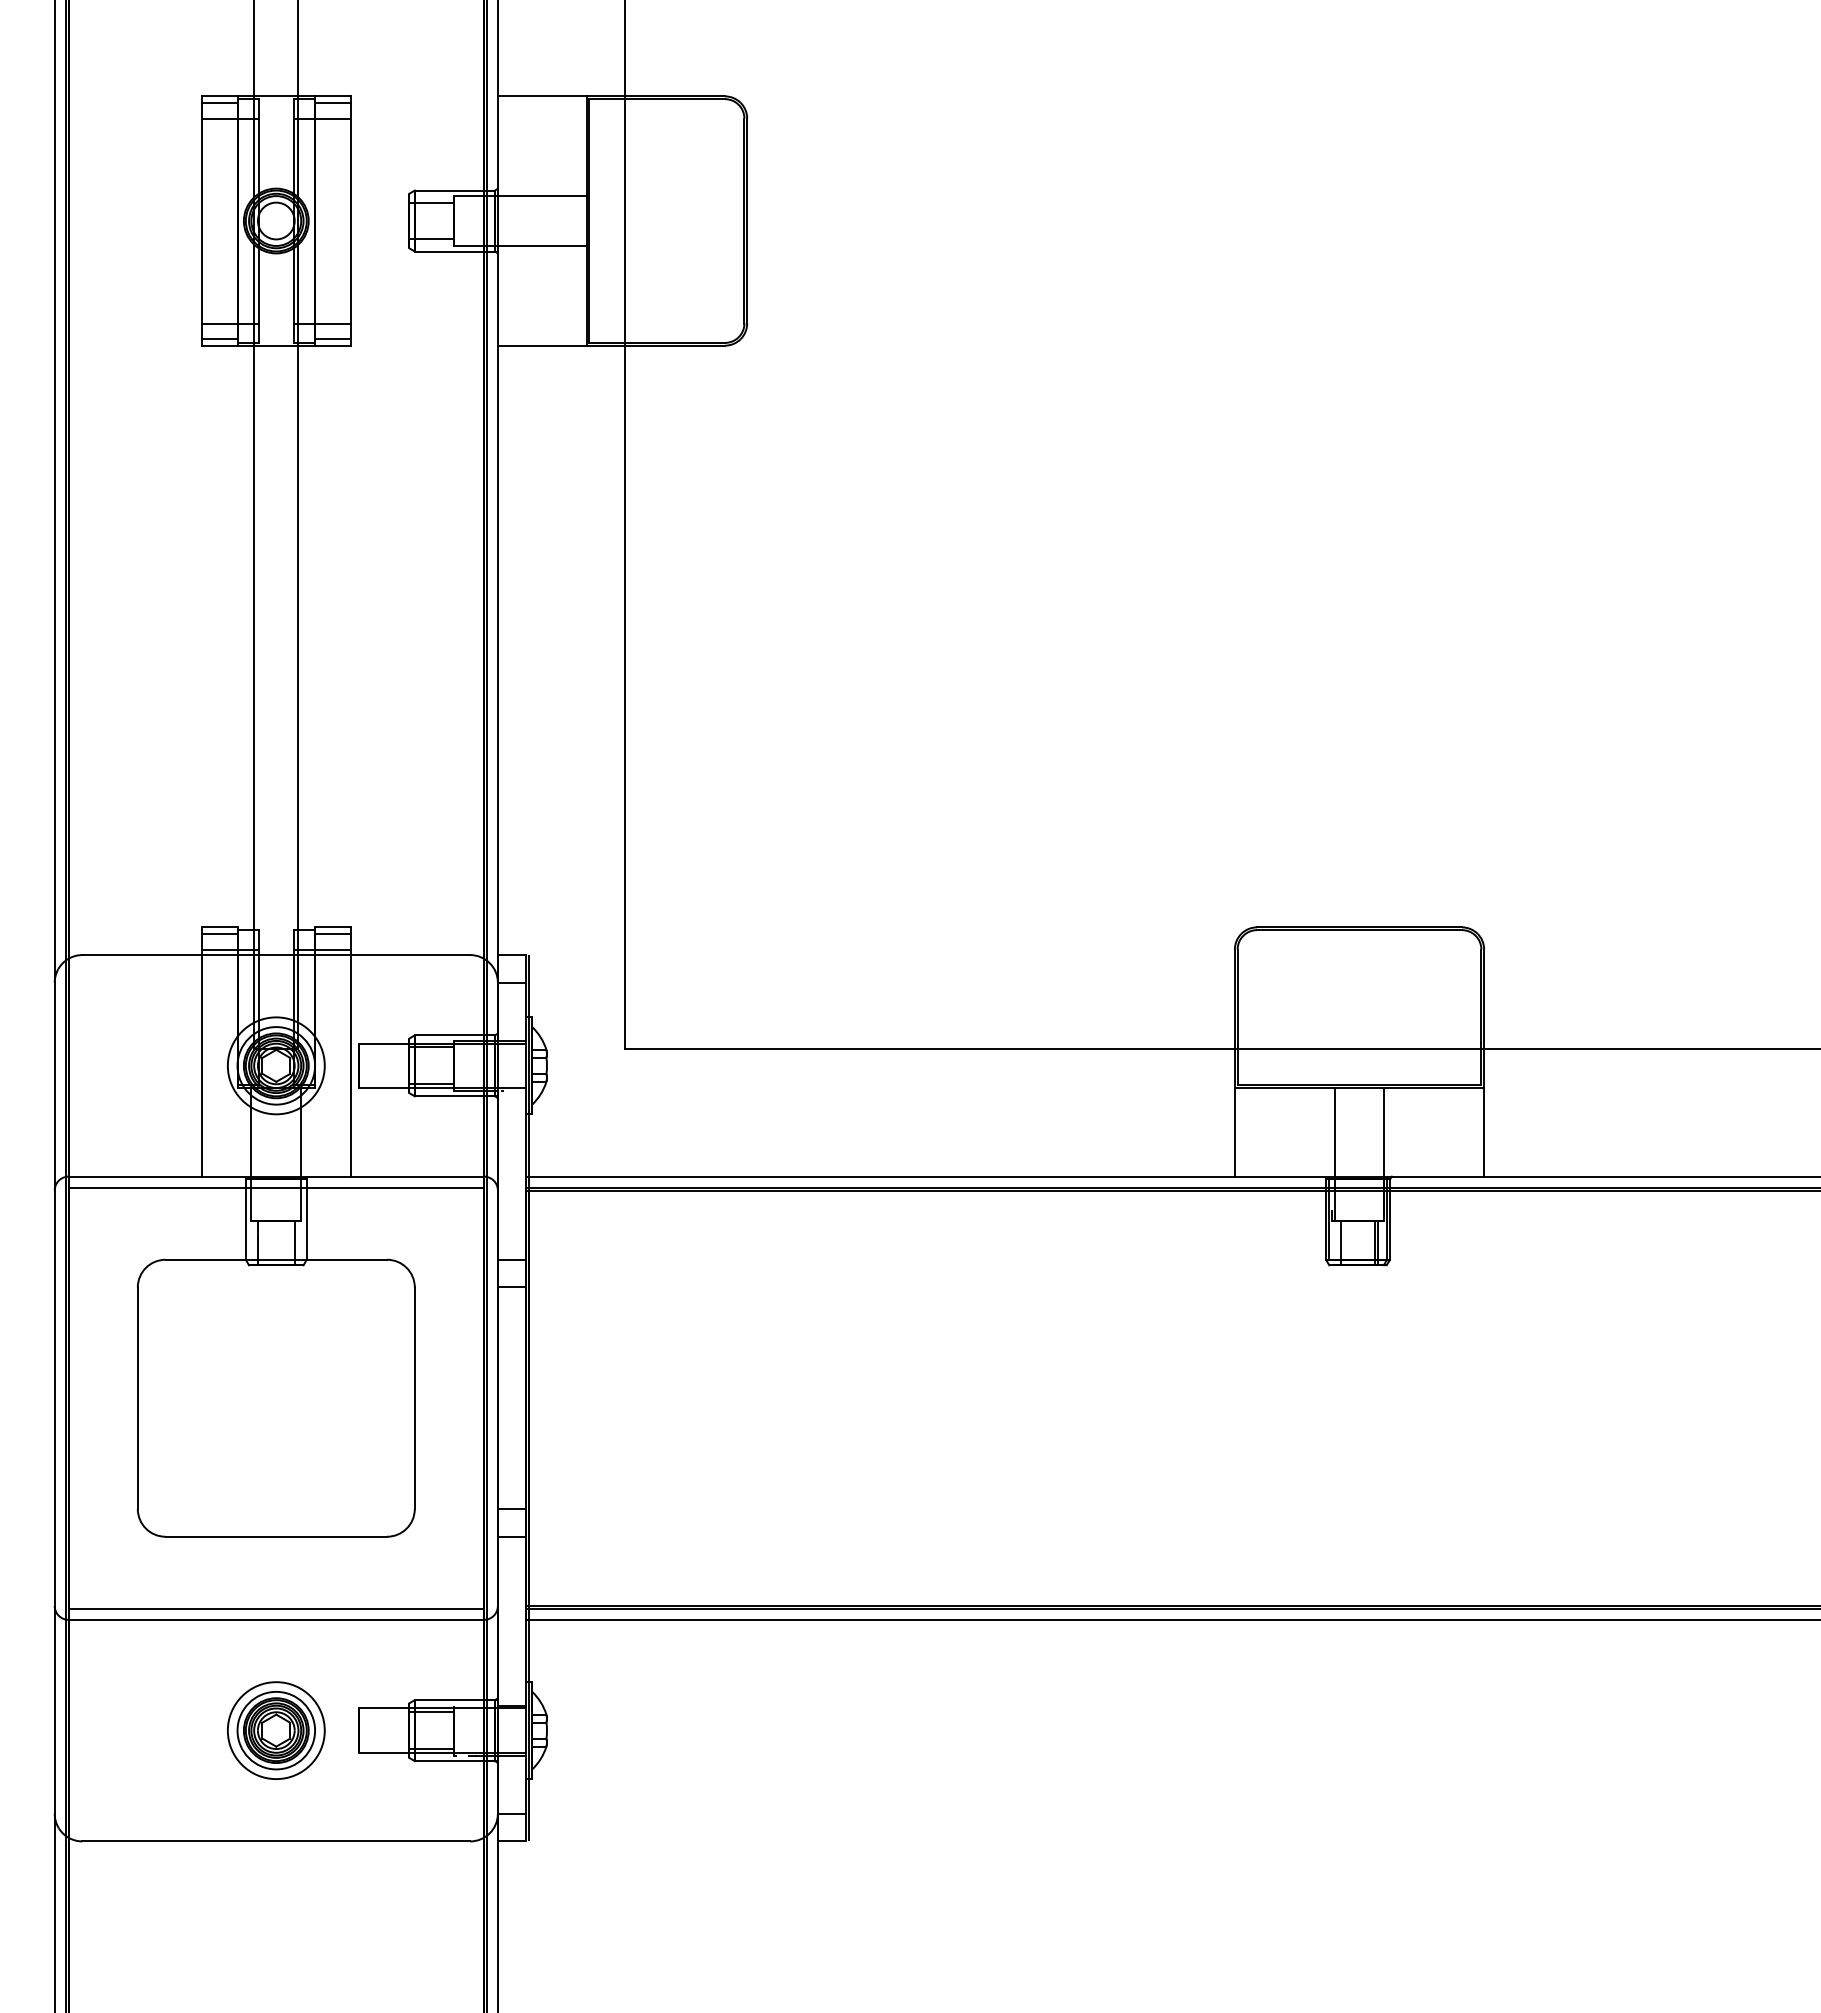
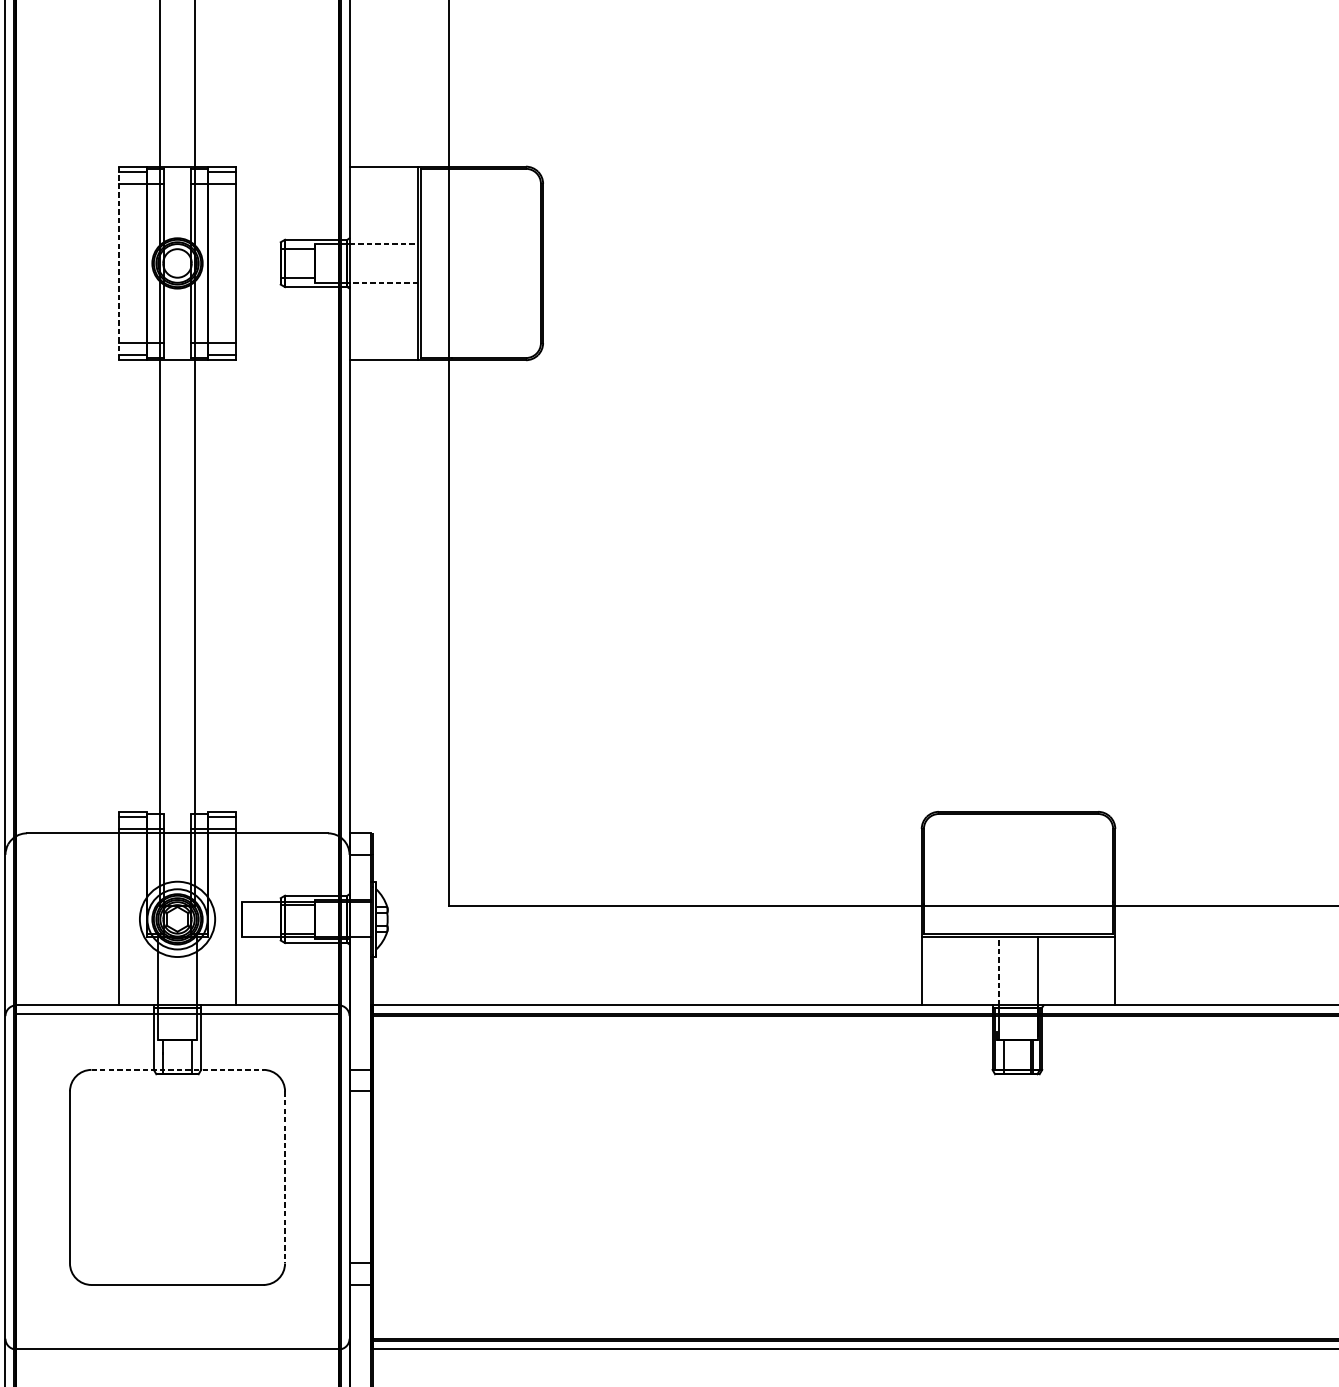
line: (542, 196) -> (384, 244), solid -> dashed
line: (201, 221) -> (119, 263), solid -> dashed
line: (541, 245) -> (383, 282), solid -> dashed
line: (1334, 1131) -> (999, 970), solid -> dashed
line: (276, 1259) -> (177, 1069), solid -> dashed
line: (414, 1398) -> (284, 1177), solid -> dashed
line: (276, 1608) -> (177, 1340), removed

